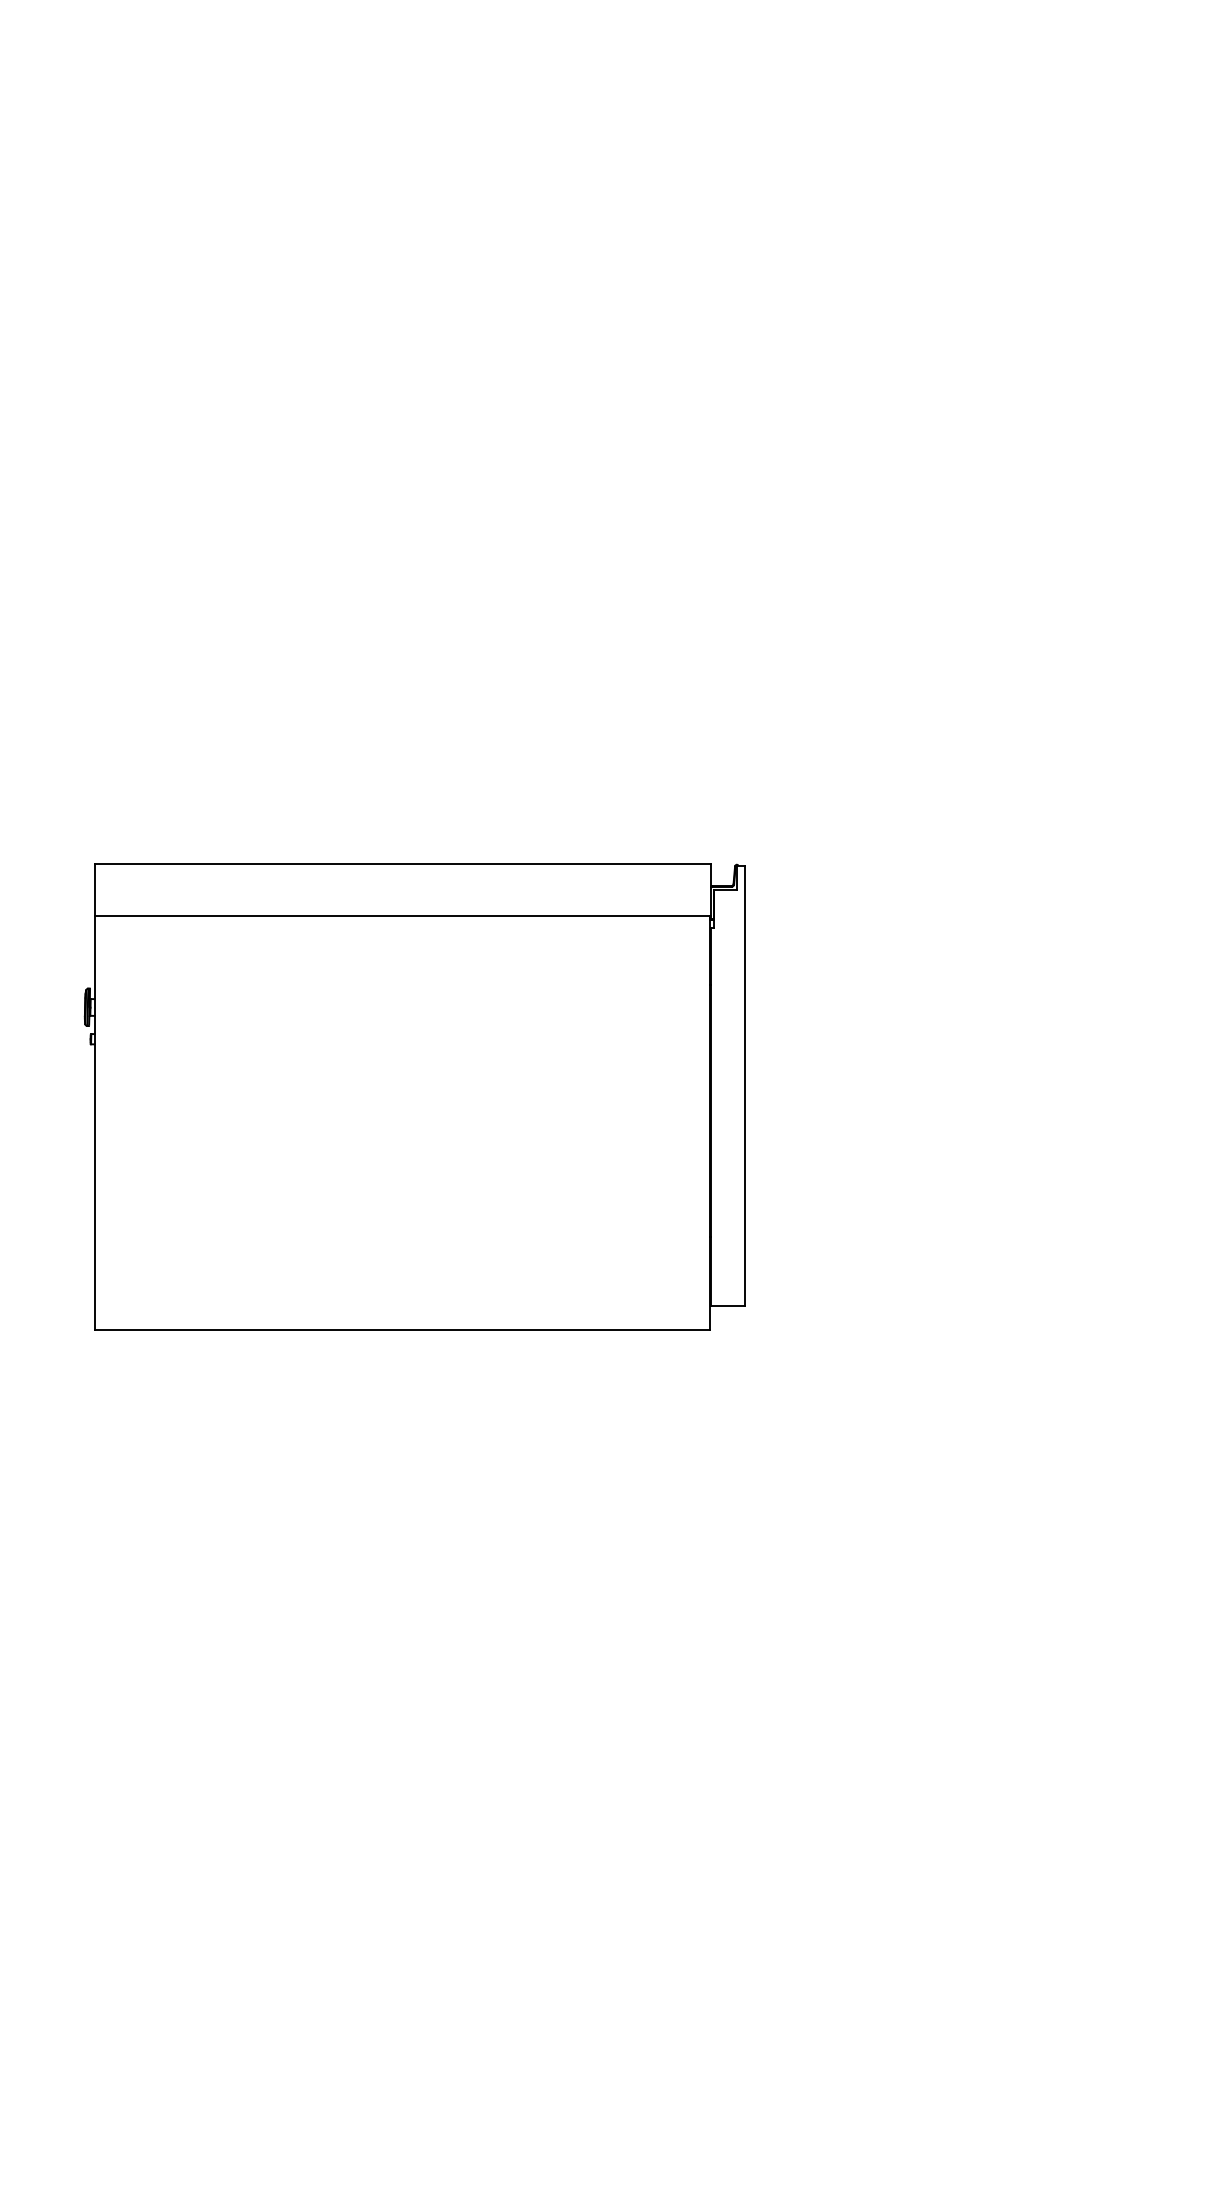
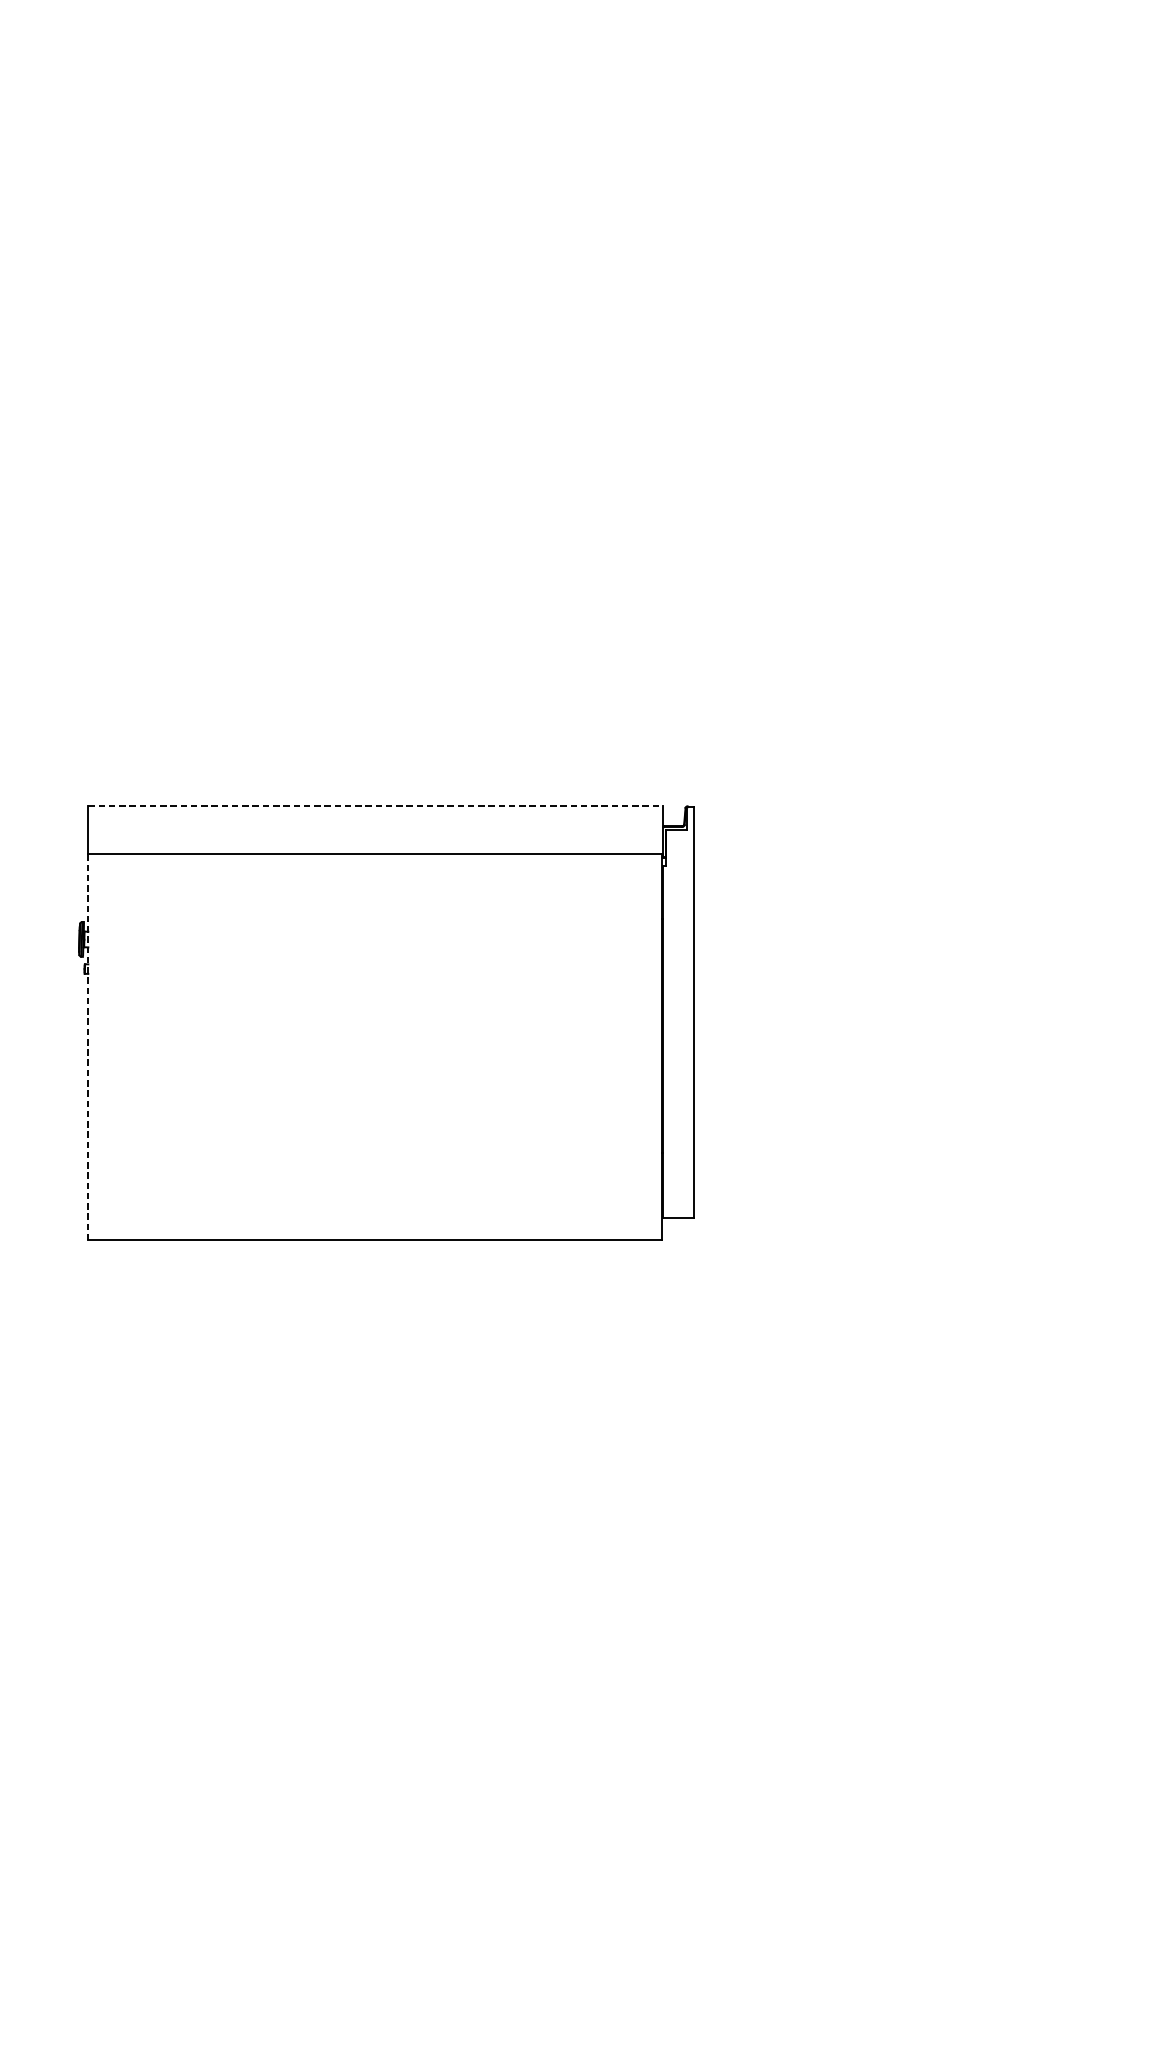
line: (403, 863) -> (376, 805), solid -> dashed
line: (94, 1123) -> (88, 1047), solid -> dashed

